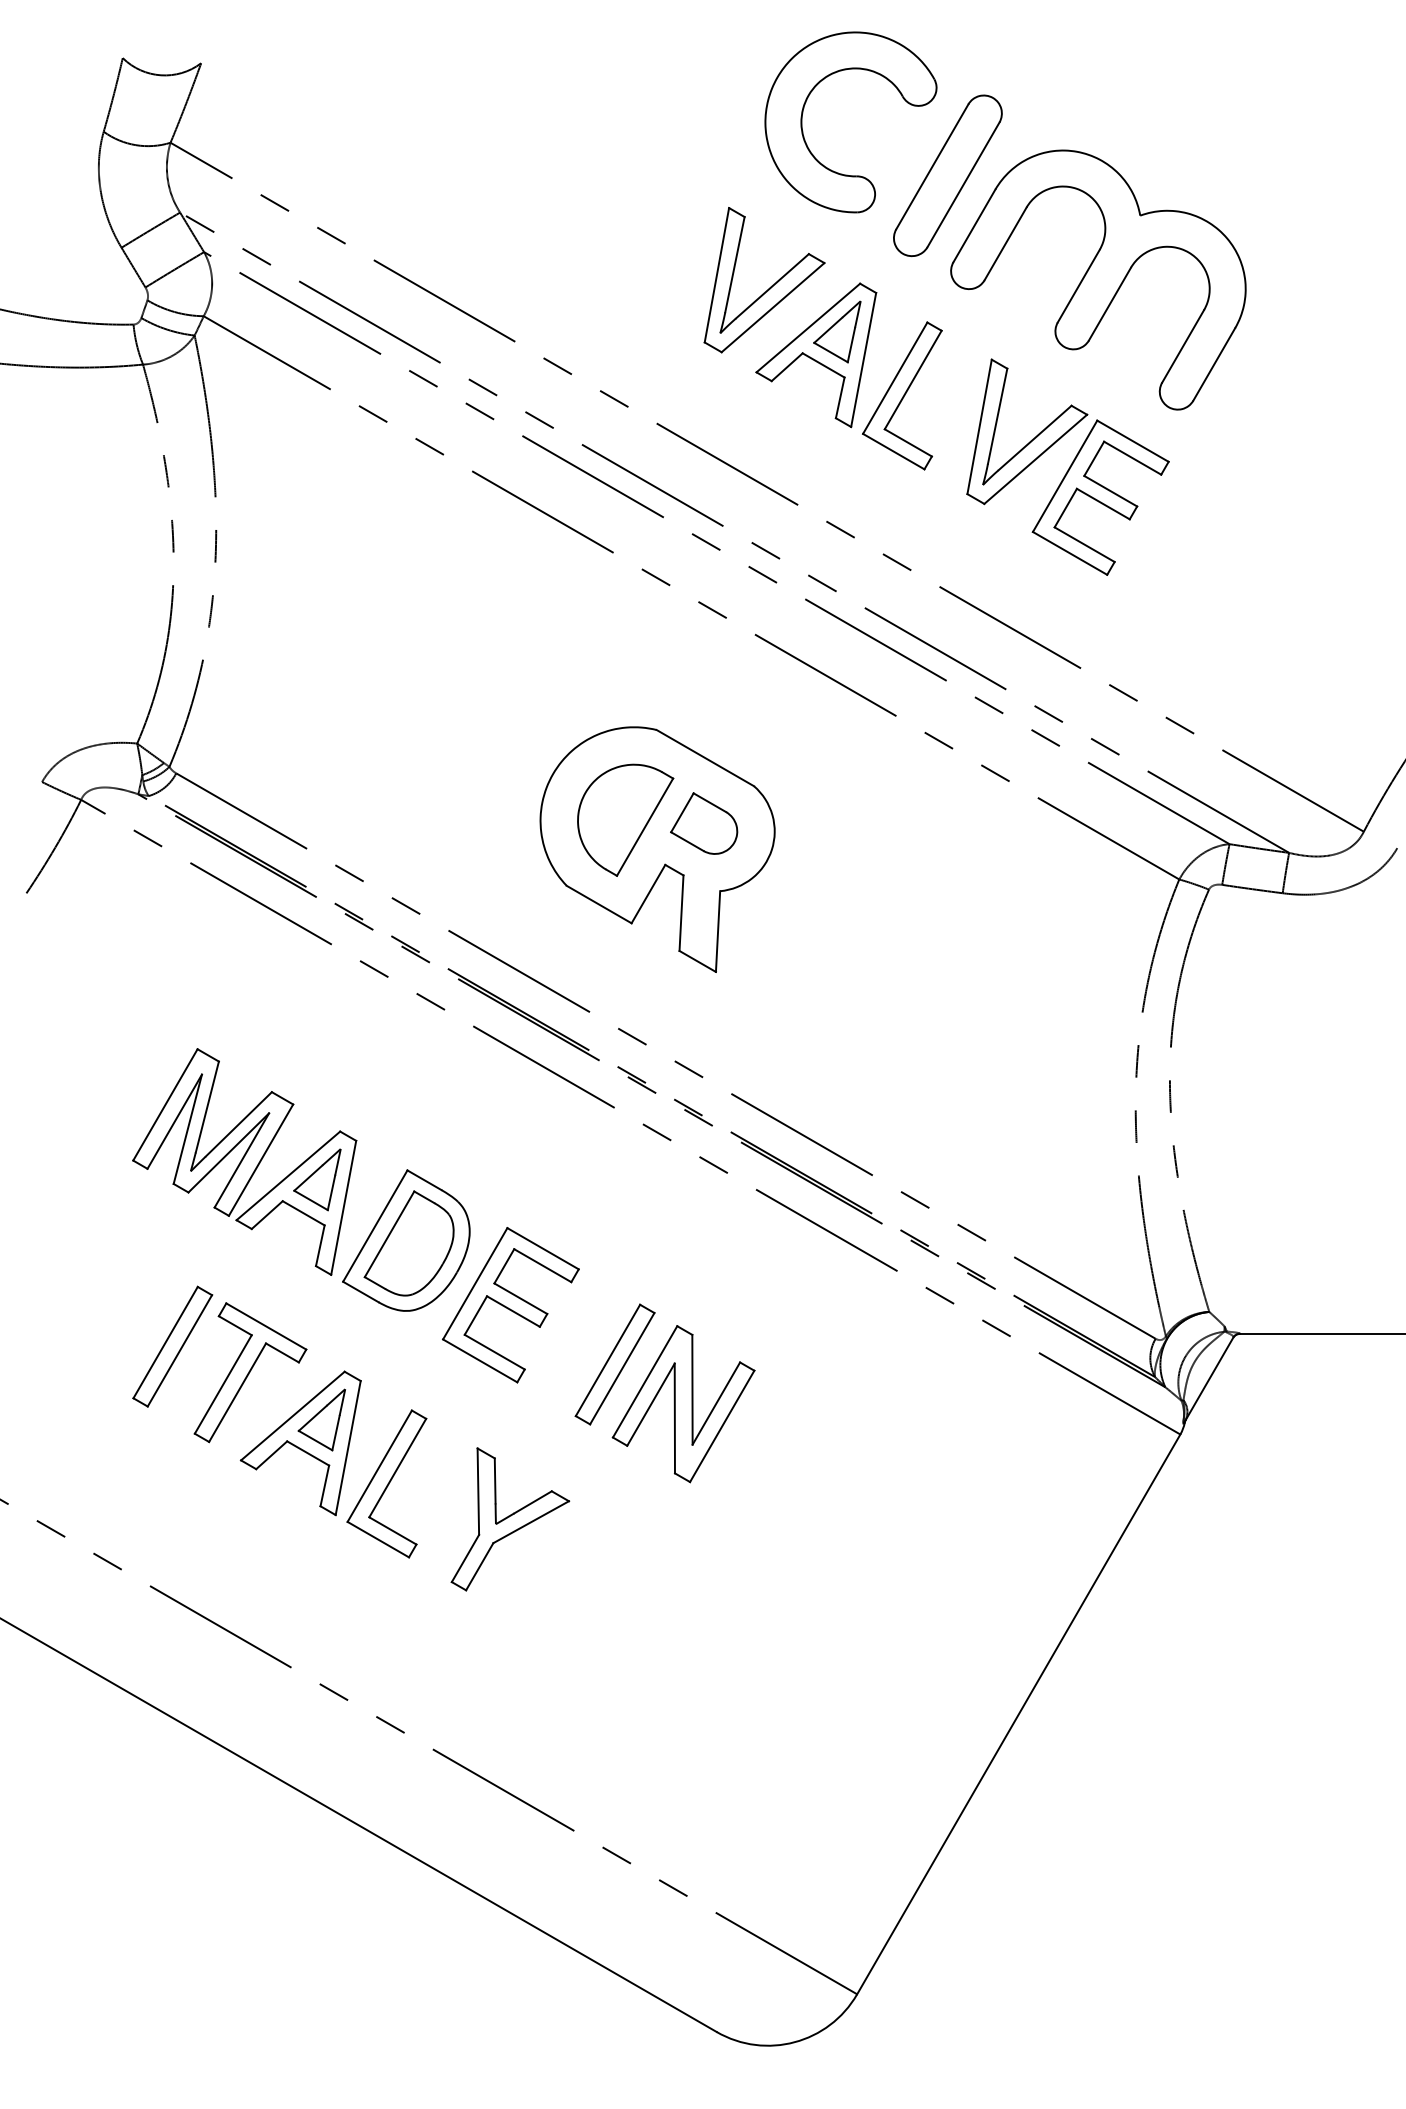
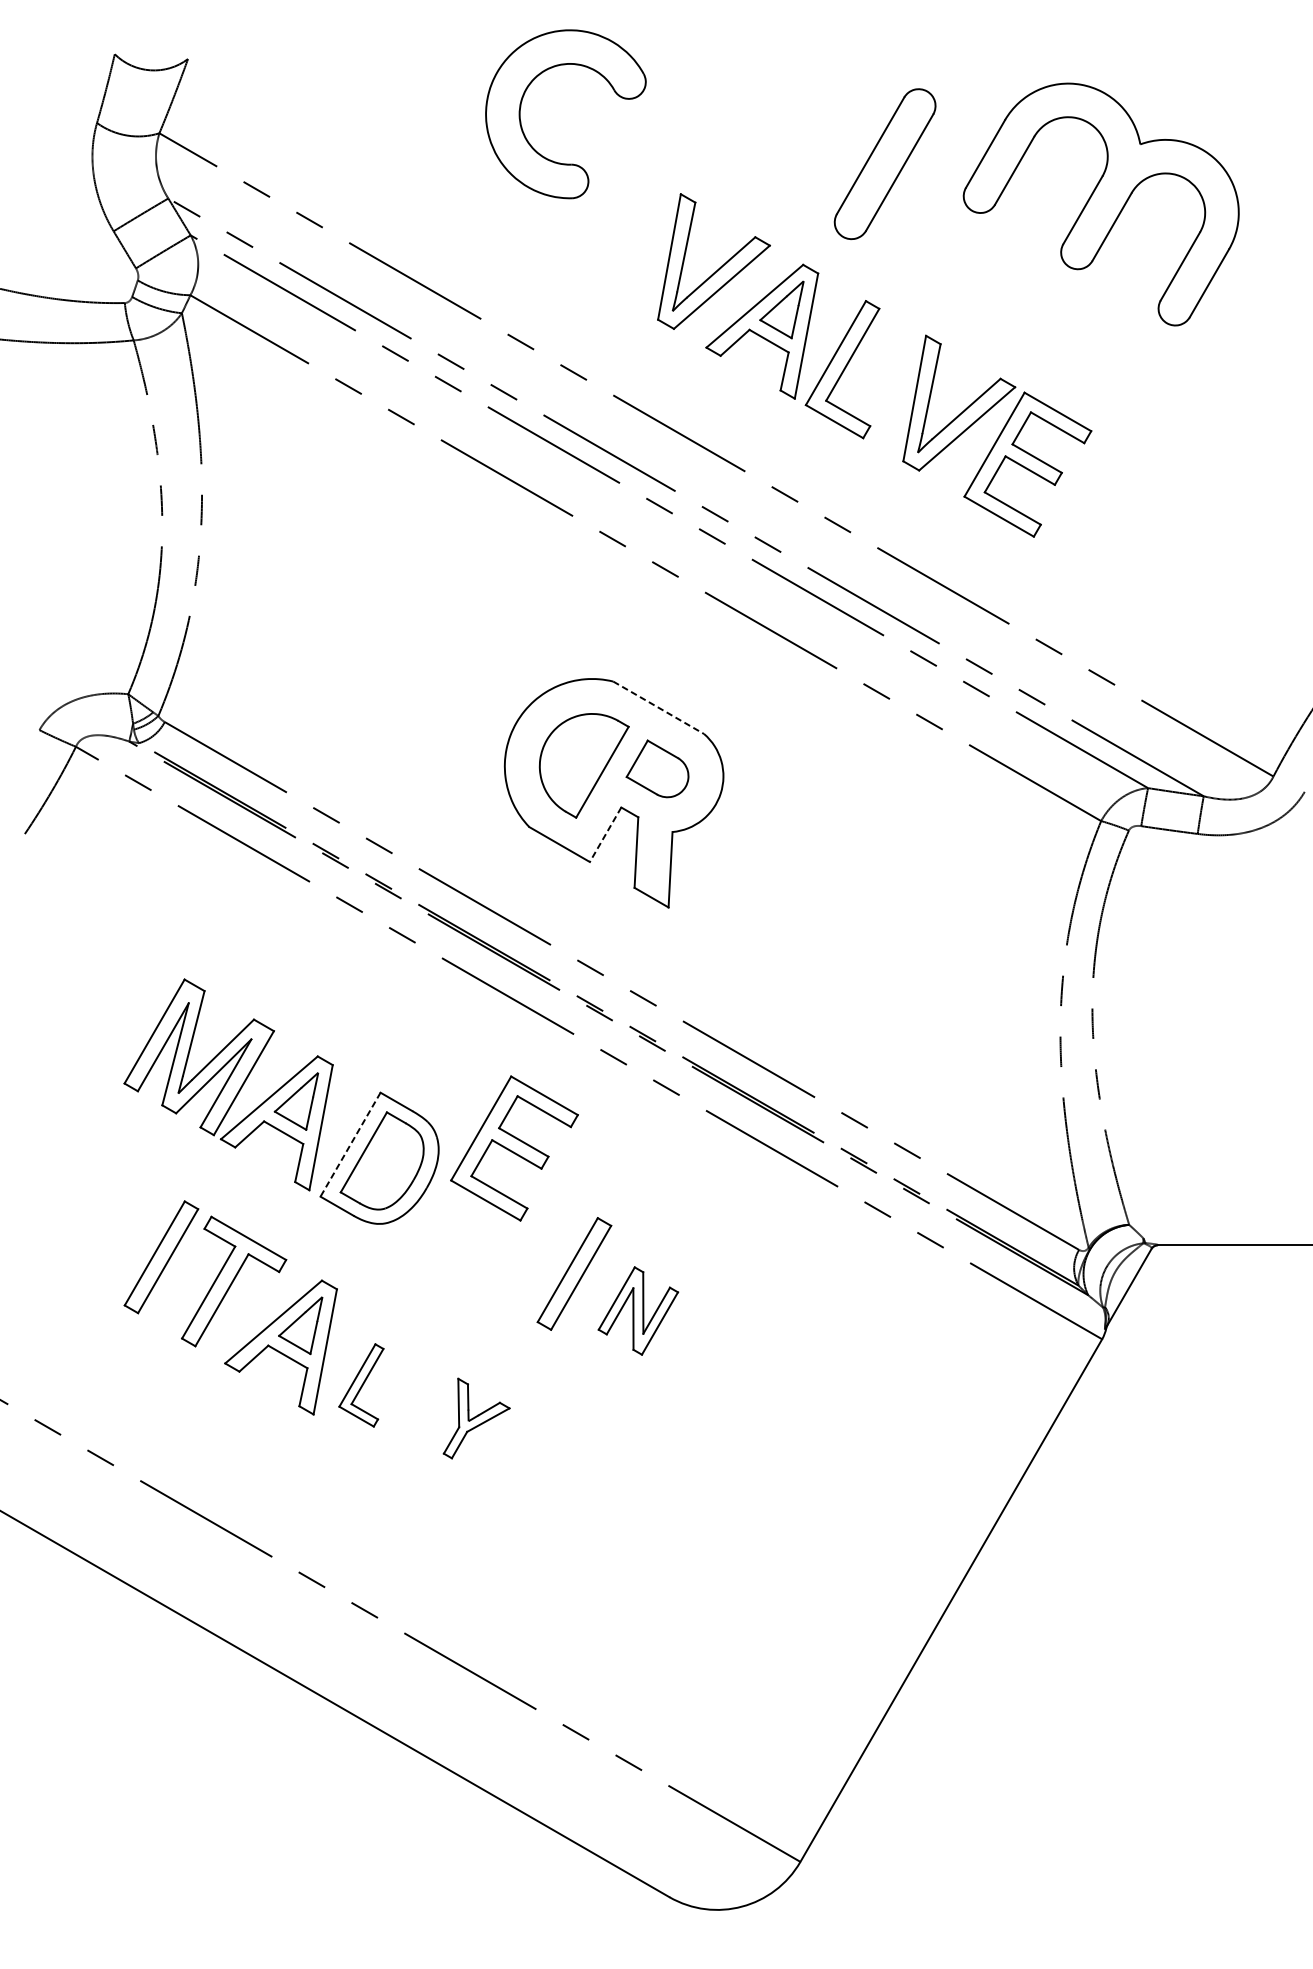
part: (803, 113) -> (521, 105), moved
part: (1098, 279) -> (1101, 204), moved
line: (705, 758) -> (658, 708), solid -> dashed
line: (648, 894) -> (605, 835), solid -> dashed
line: (375, 1226) -> (350, 1145), solid -> dashed
part: (510, 1305) -> (514, 1148), moved
part: (683, 1404) -> (638, 1311), size x0.6
part: (386, 1483) -> (361, 1385), size x0.6
part: (510, 1519) -> (476, 1418), size x0.6

